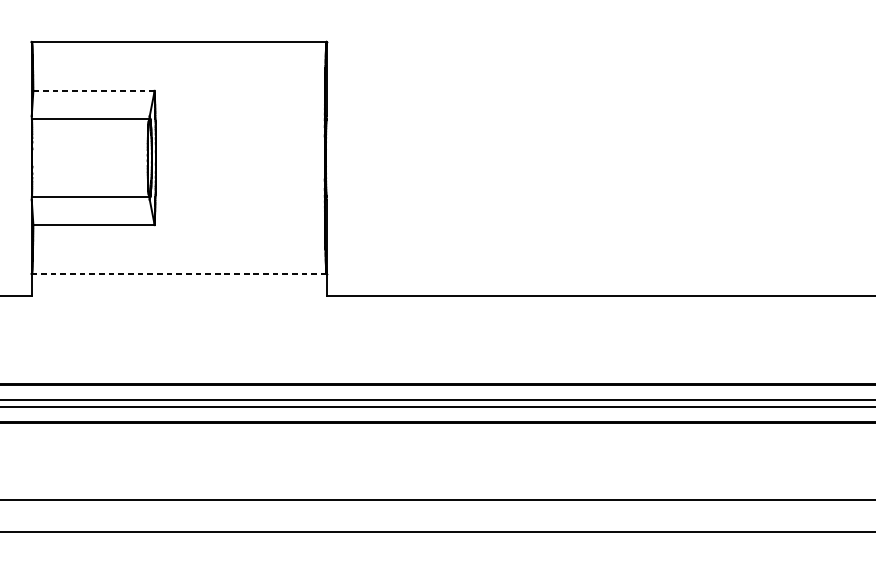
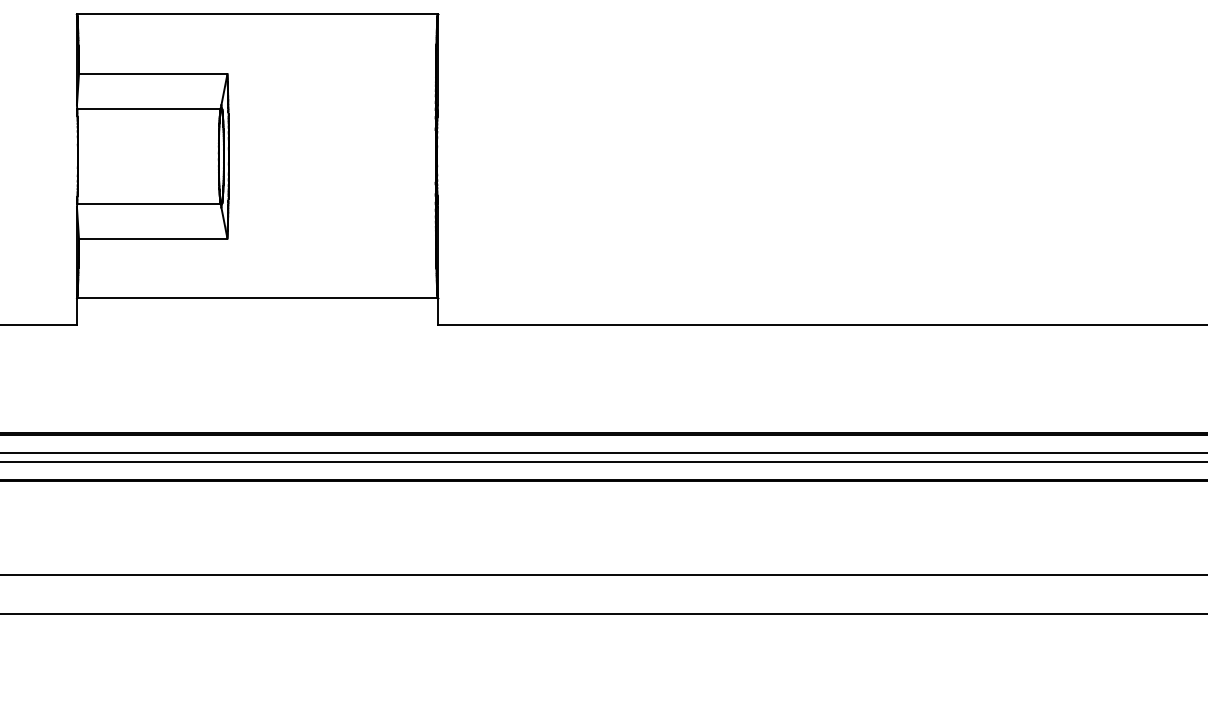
line: (94, 91) -> (153, 74), dashed -> solid
line: (179, 274) -> (257, 298), dashed -> solid

